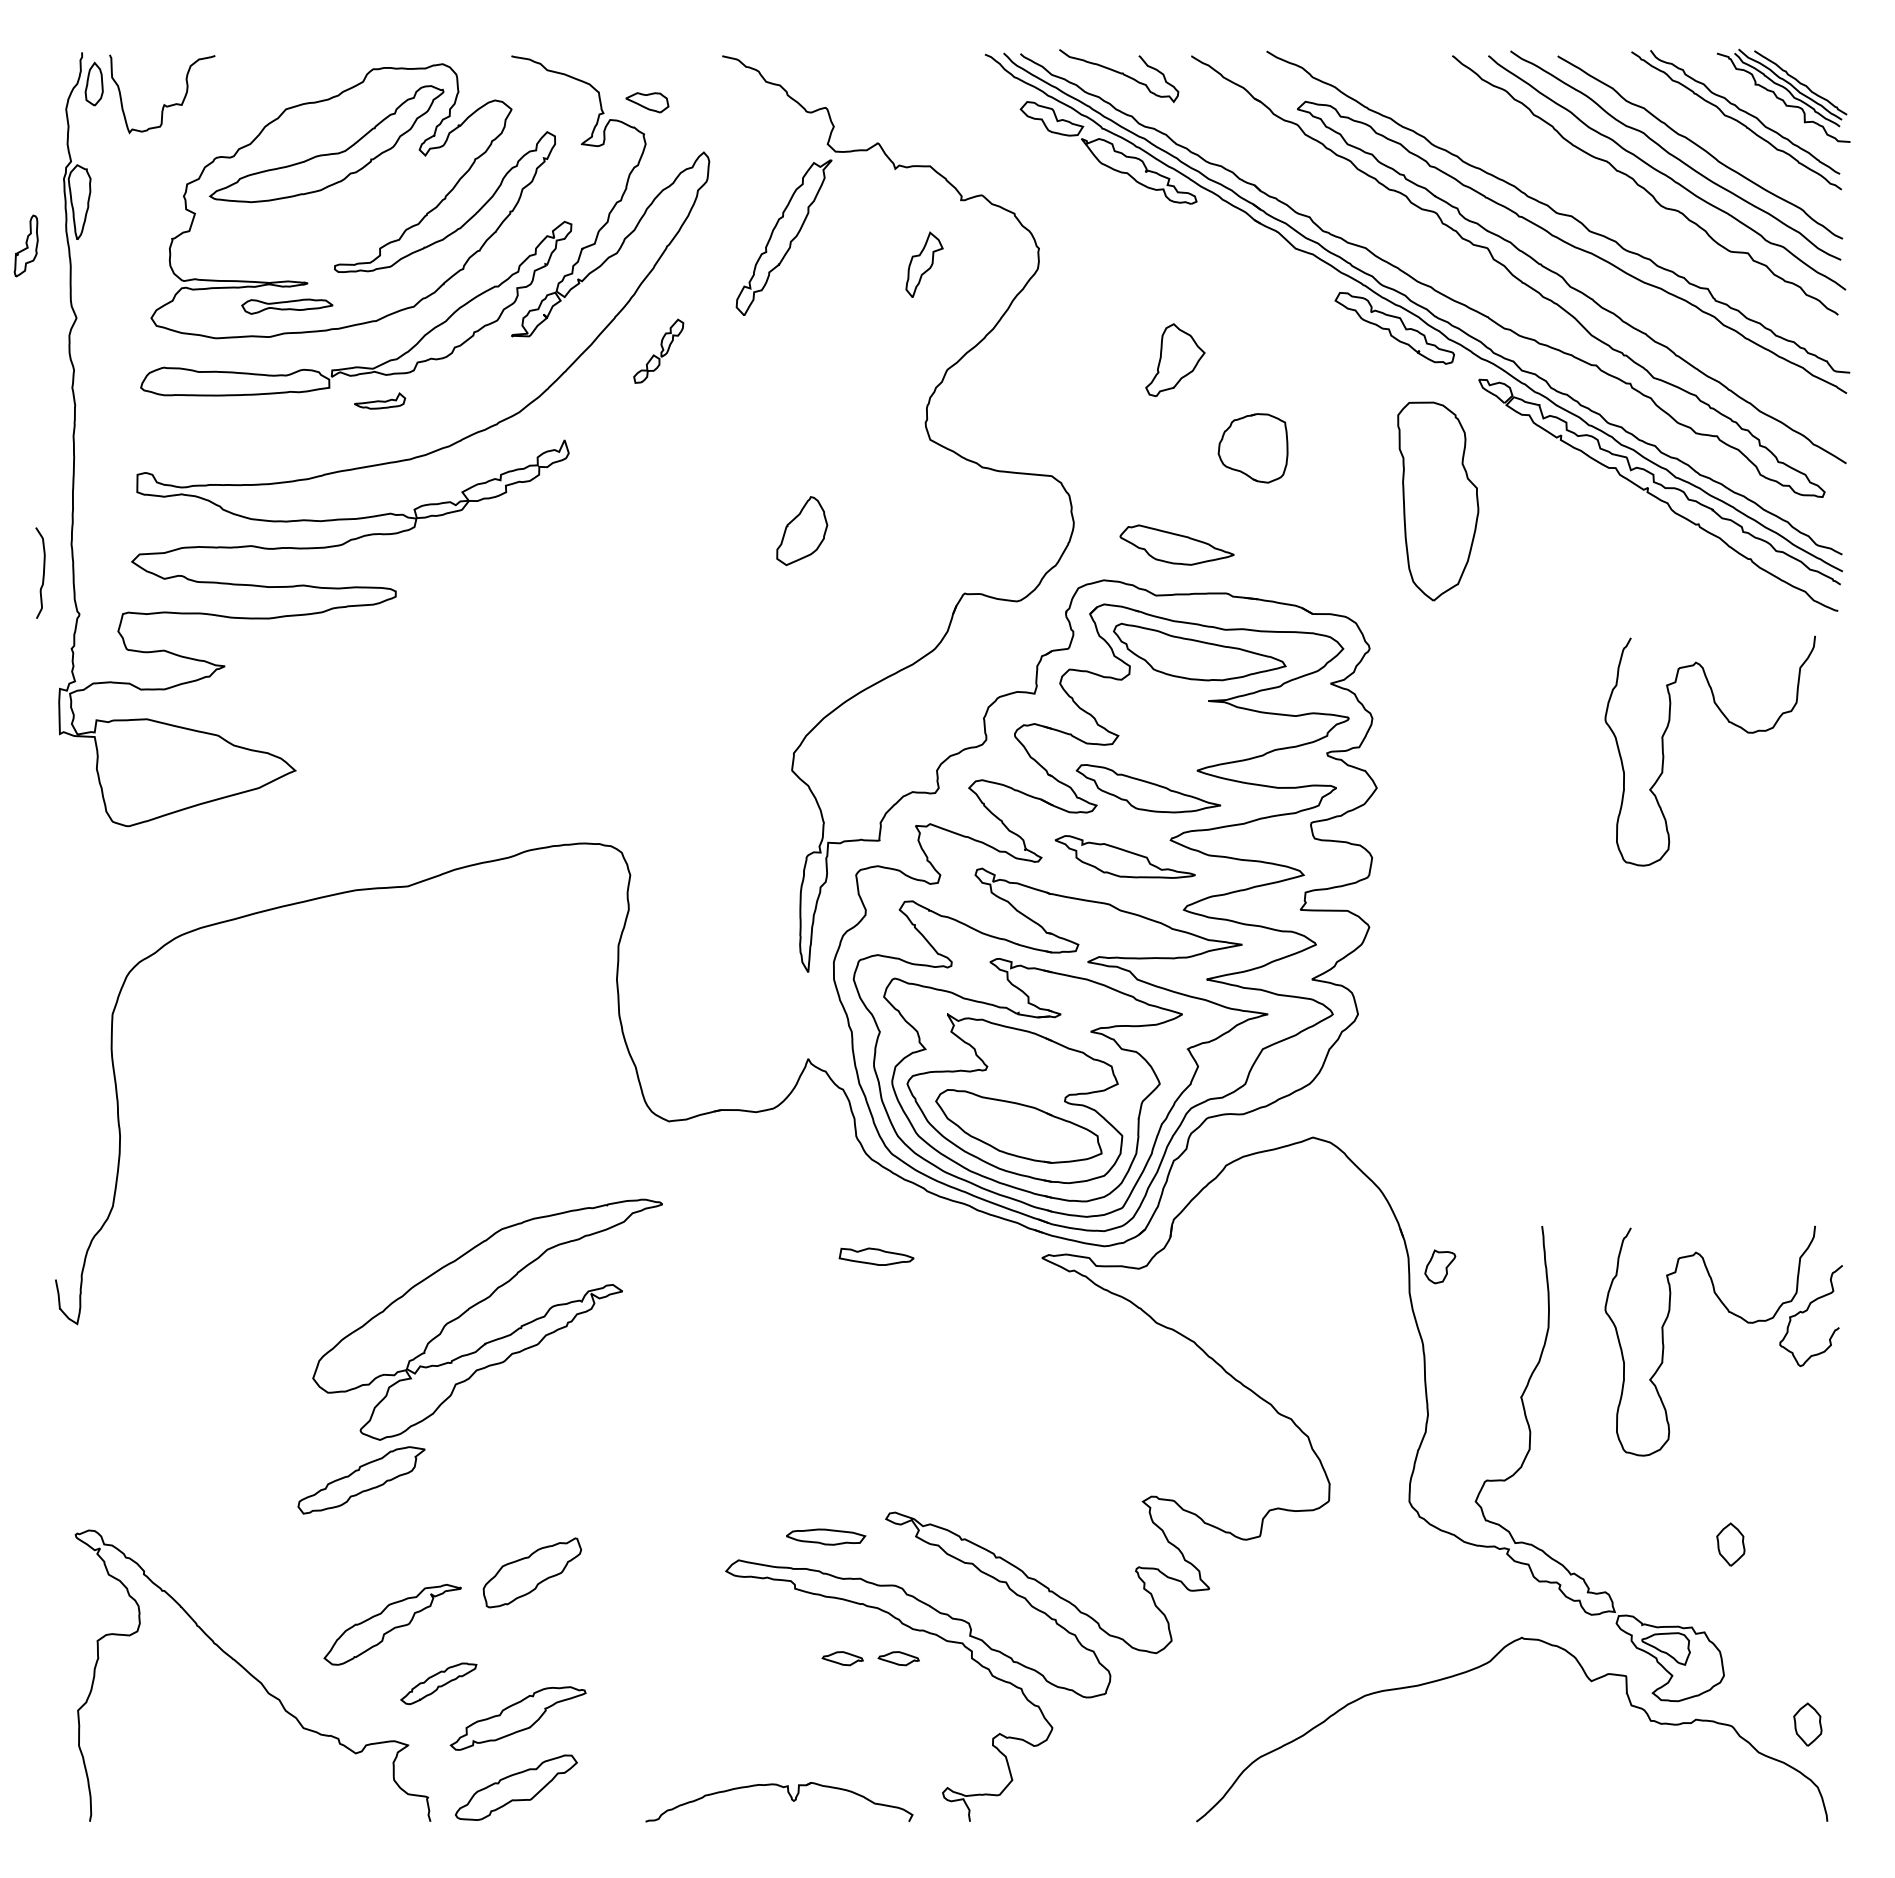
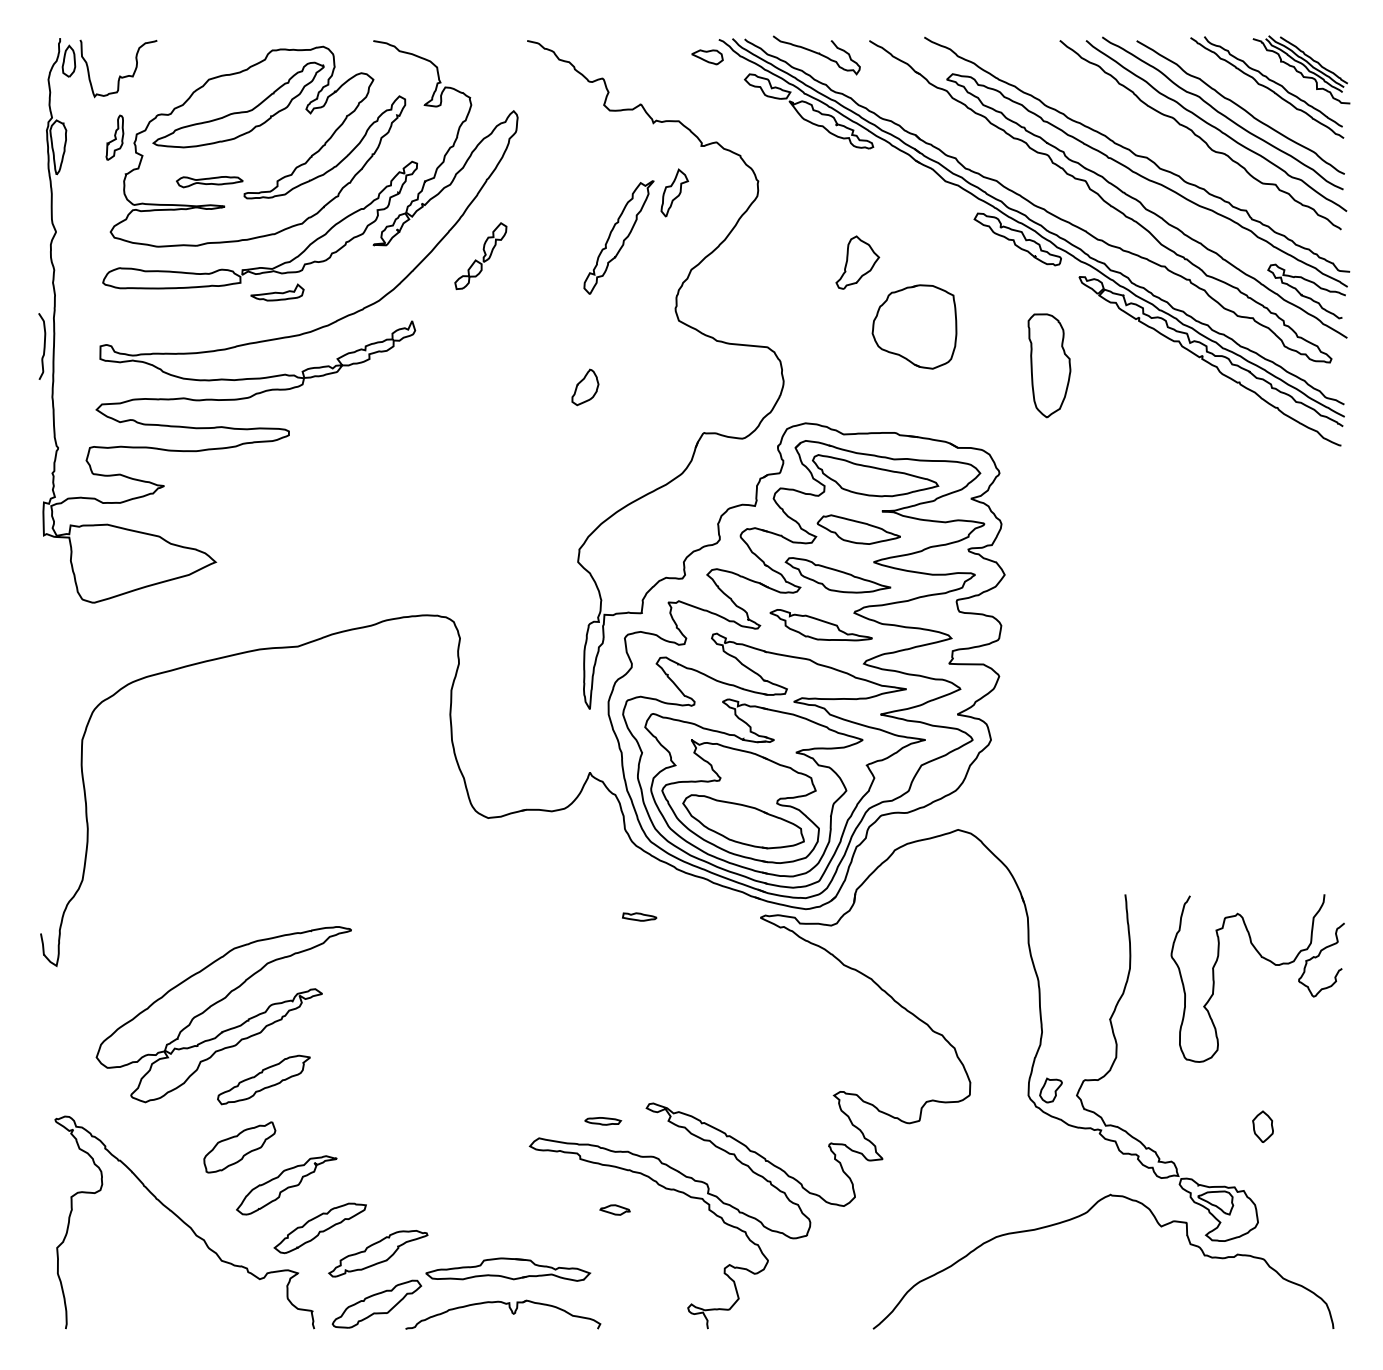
part: (647, 102) -> (707, 57), moved
part: (783, 237) -> (618, 237), moved
part: (25, 245) -> (114, 137), moved
part: (287, 306) -> (209, 181), moved
part: (658, 351) -> (480, 256), size x1.43
part: (379, 400) -> (277, 292), size x1.43
curve: (1788, 405) -> (1305, 295), added
part: (1252, 448) -> (914, 327), size x1.67
part: (1437, 501) -> (1049, 365), size x0.71
part: (801, 531) -> (584, 387), size x0.71
part: (1176, 544) -> (858, 529), moved
curve: (43, 572) -> (44, 346), moved
curve: (1728, 722) -> (1261, 527), removed
part: (876, 1257) -> (639, 917), size x0.62
part: (1440, 1266) -> (1051, 1090), moved
part: (476, 1305) -> (215, 1004), moved
part: (826, 1536) -> (603, 1120), size x0.62
part: (532, 1572) -> (239, 1147), moved
part: (898, 1658) -> (655, 1209), removed
part: (438, 1683) -> (320, 1228), size x1.67
part: (1807, 1724) -> (1318, 1258), removed
part: (696, 1740) -> (508, 1269), added
part: (789, 1796) -> (510, 1310), moved

